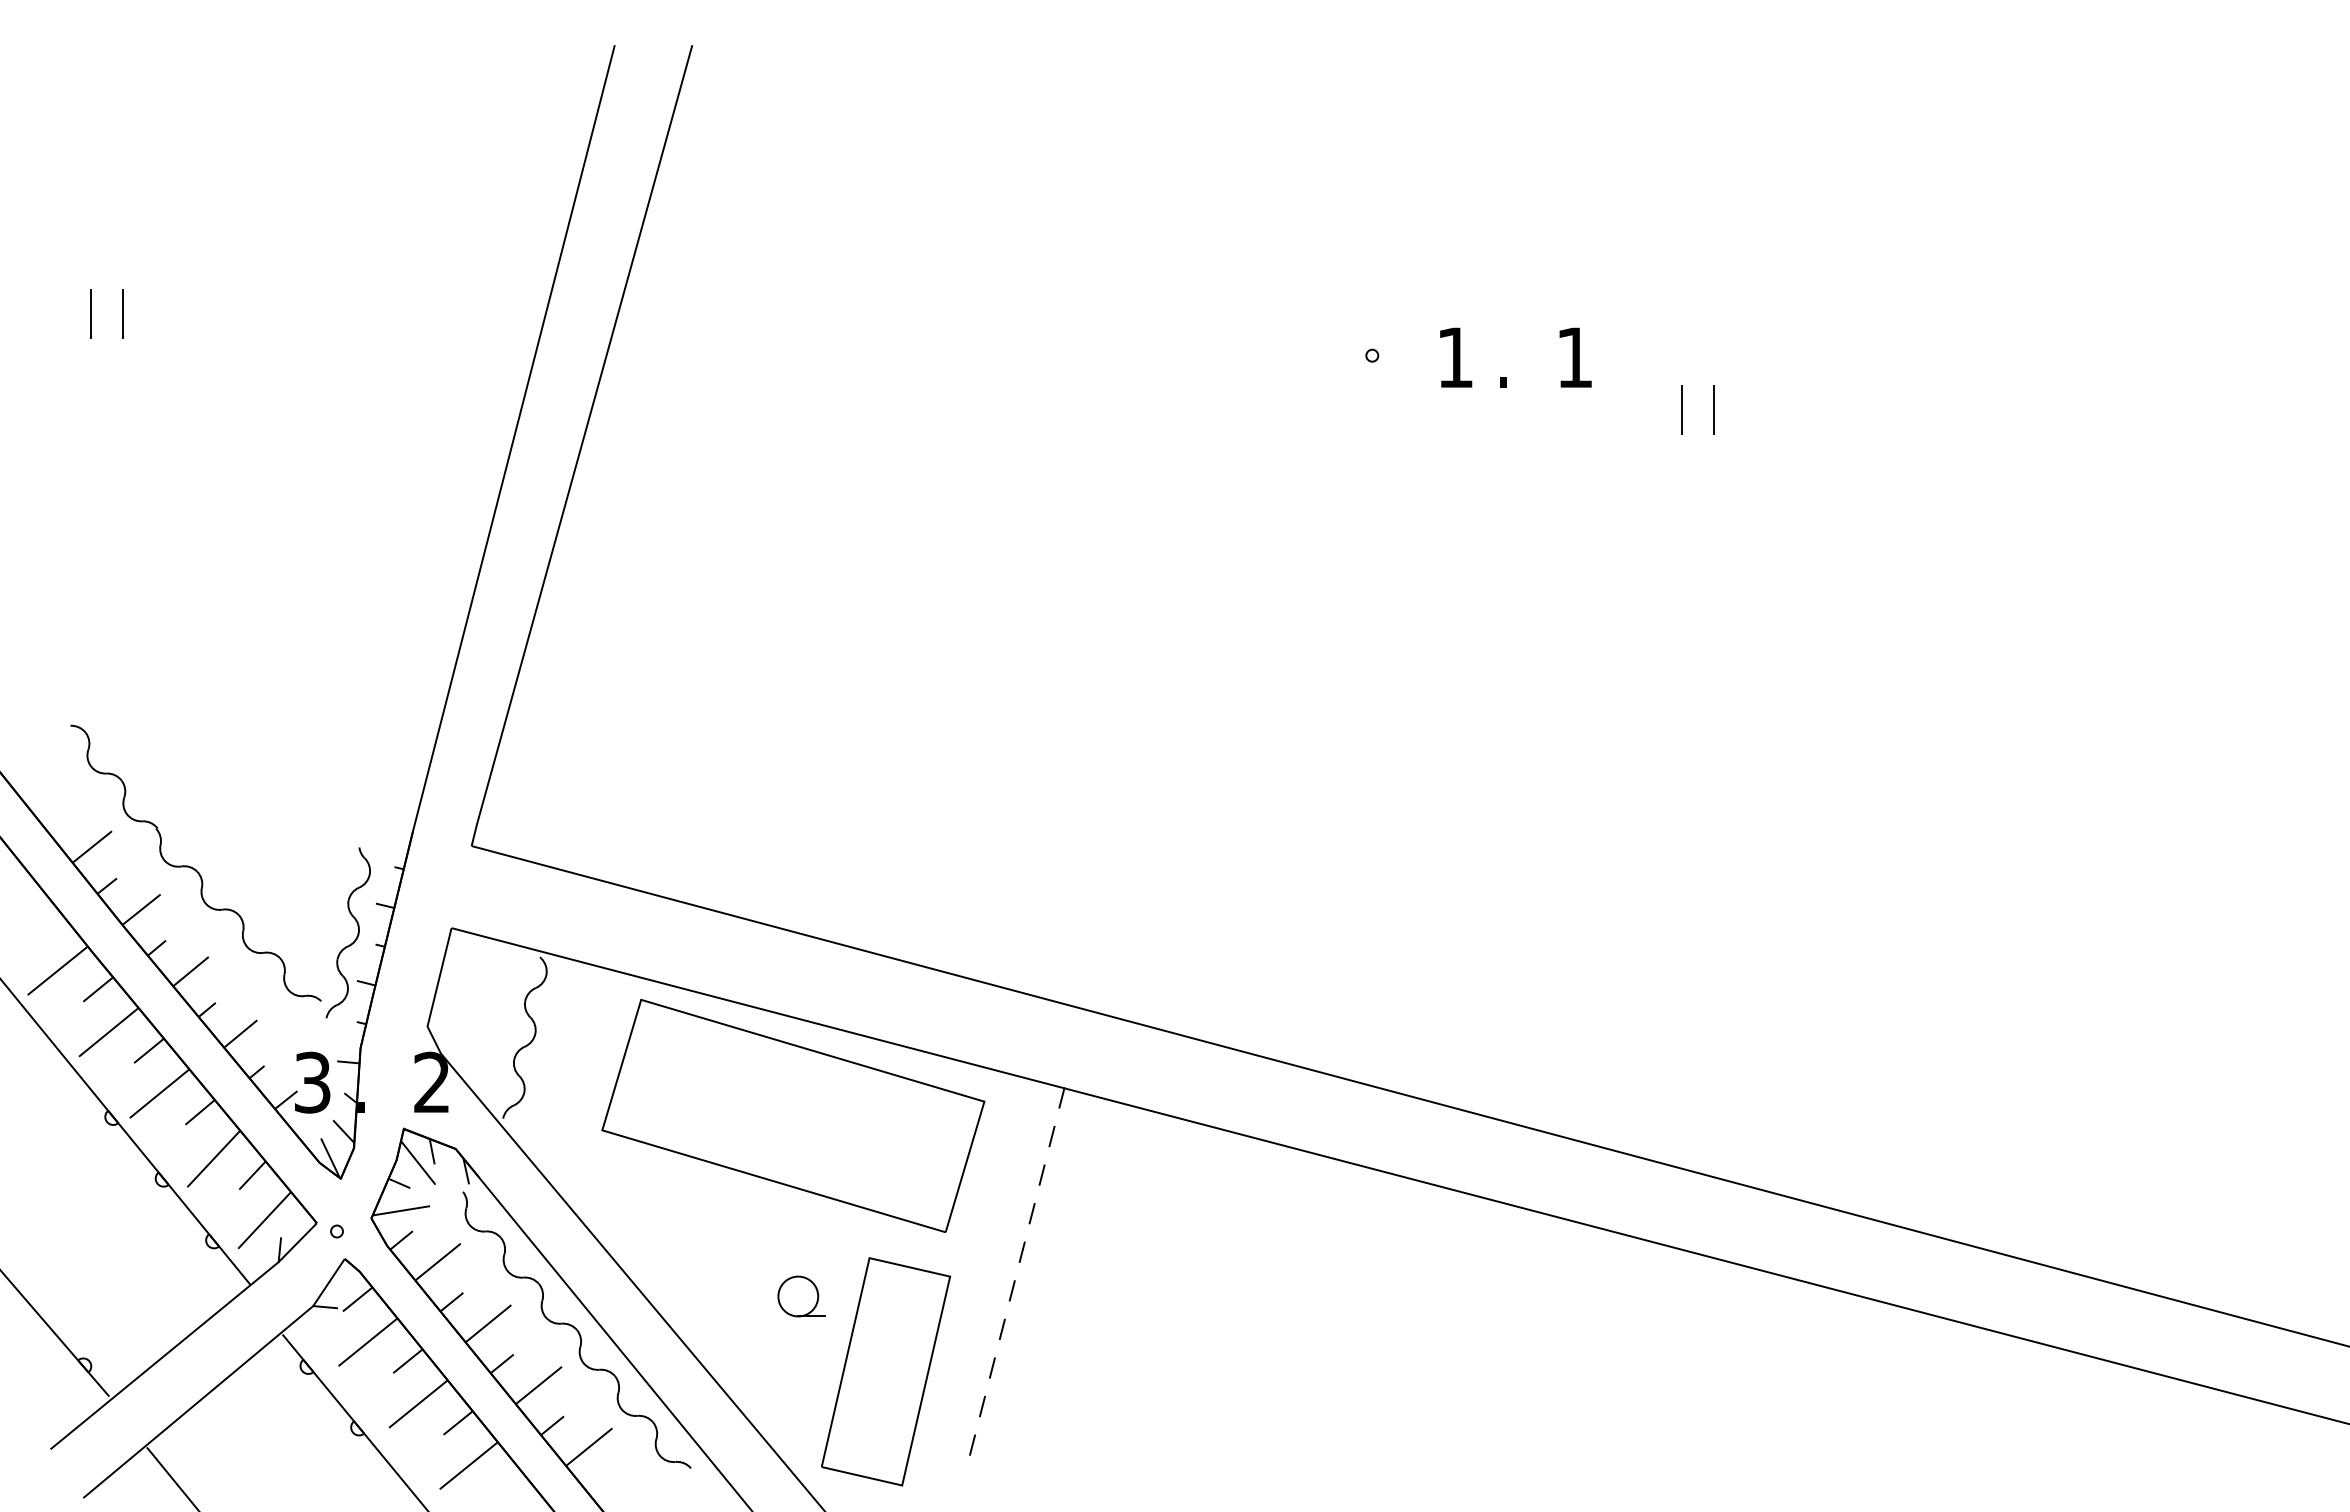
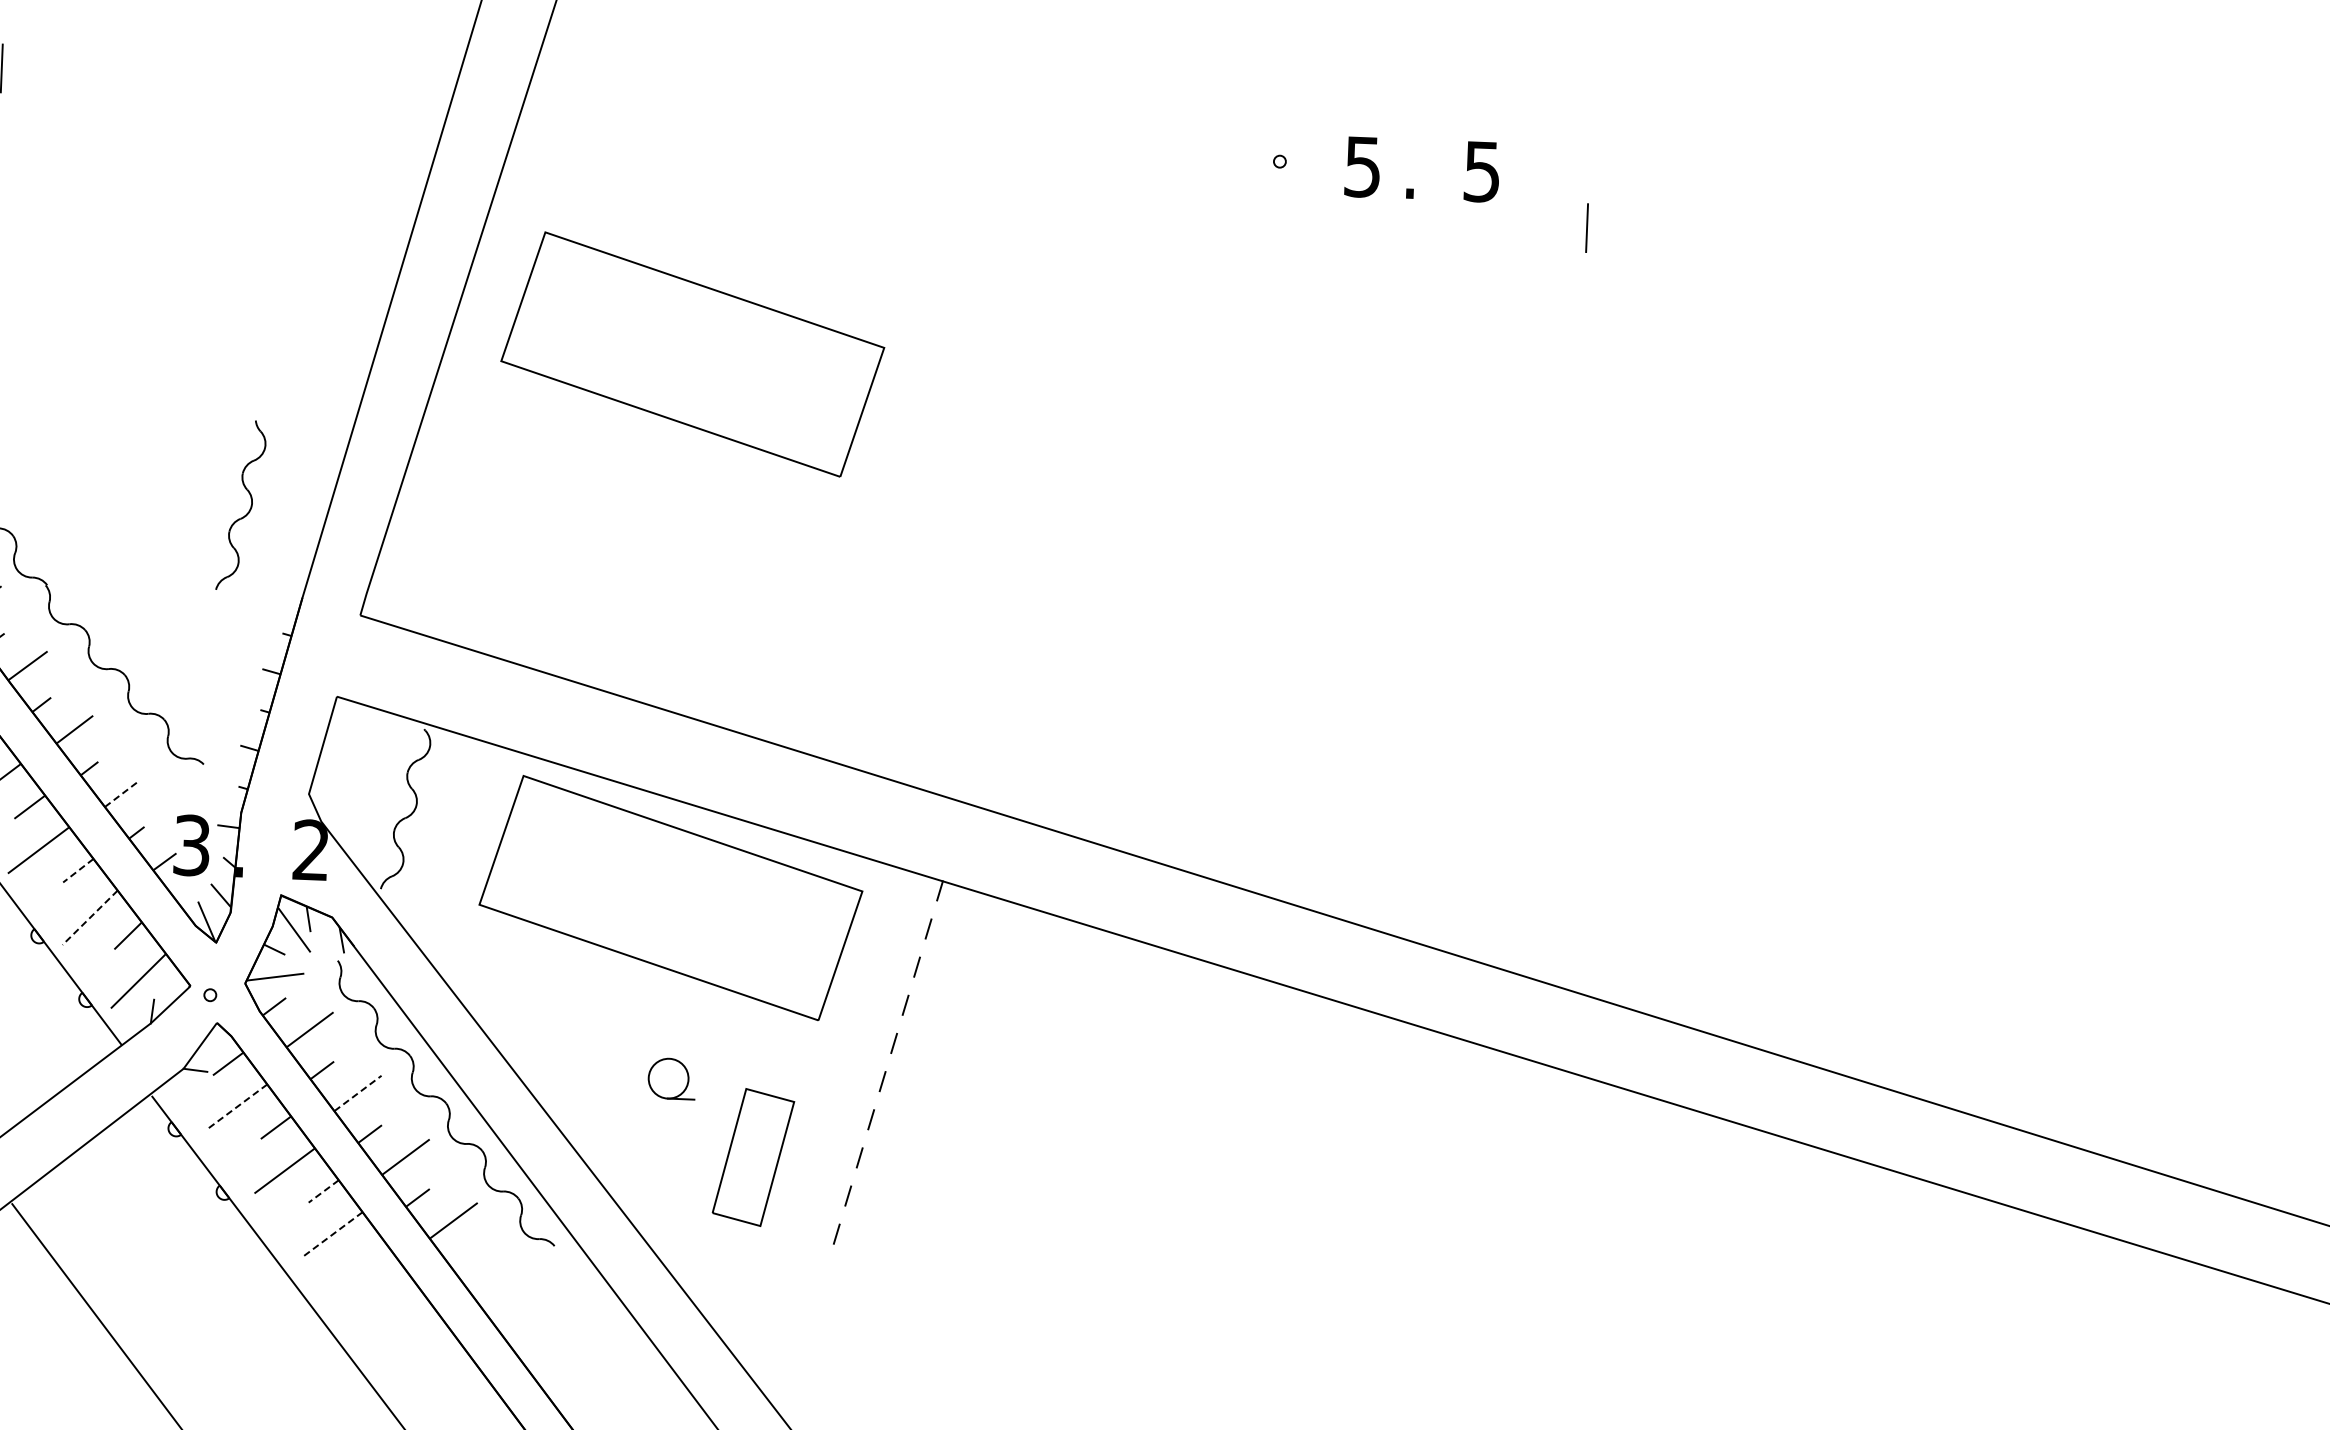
line: (123, 313) -> (33, 69), removed
text: (1454, 357) -> (1361, 166), 1 -> 5
text: (1574, 357) -> (1481, 171), 1 -> 5
line: (1713, 409) -> (1618, 229), removed
part: (793, 571) -> (692, 354), added
part: (356, 936) -> (249, 509), moved
line: (240, 1033) -> (121, 793), solid -> dashed
line: (199, 1112) -> (77, 870), solid -> dashed
line: (213, 1158) -> (89, 917), solid -> dashed
line: (488, 1323) -> (358, 1093), solid -> dashed
line: (368, 1342) -> (237, 1107), solid -> dashed
part: (886, 1371) -> (753, 1157), size x0.6
line: (458, 1423) -> (324, 1191), solid -> dashed
line: (468, 1466) -> (332, 1235), solid -> dashed

